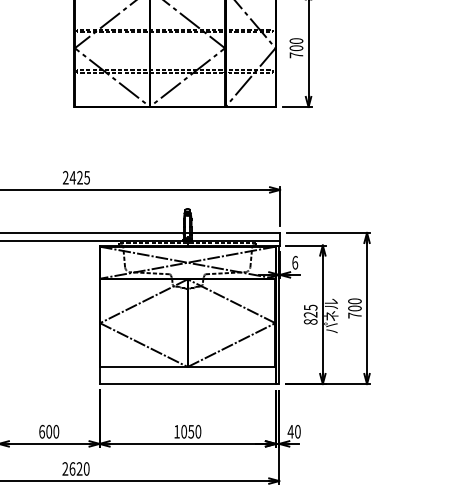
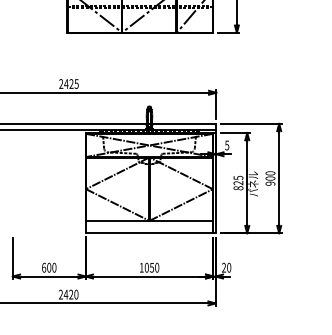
text: (295, 262) -> (227, 145), 6 -> 5
text: (354, 315) -> (270, 183), 700 -> 900
text: (290, 431) -> (223, 267), 40 -> 20
text: (72, 468) -> (66, 294), 2620 -> 2420

